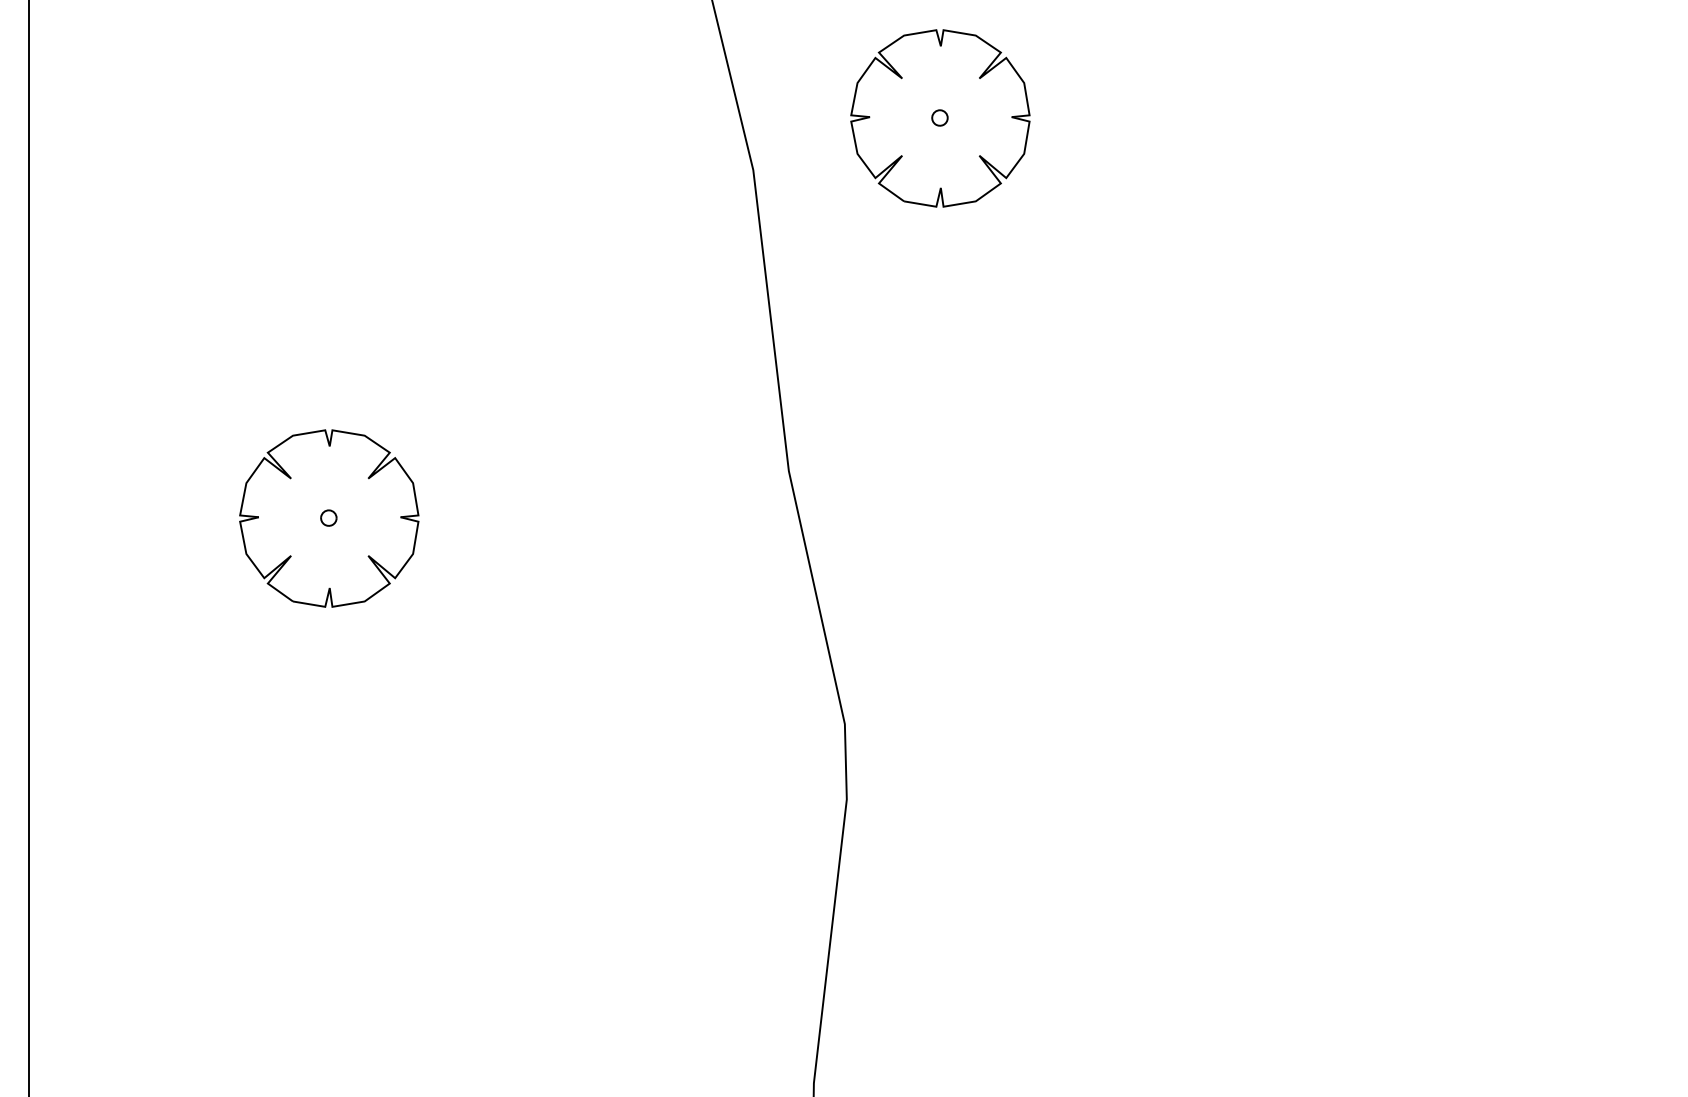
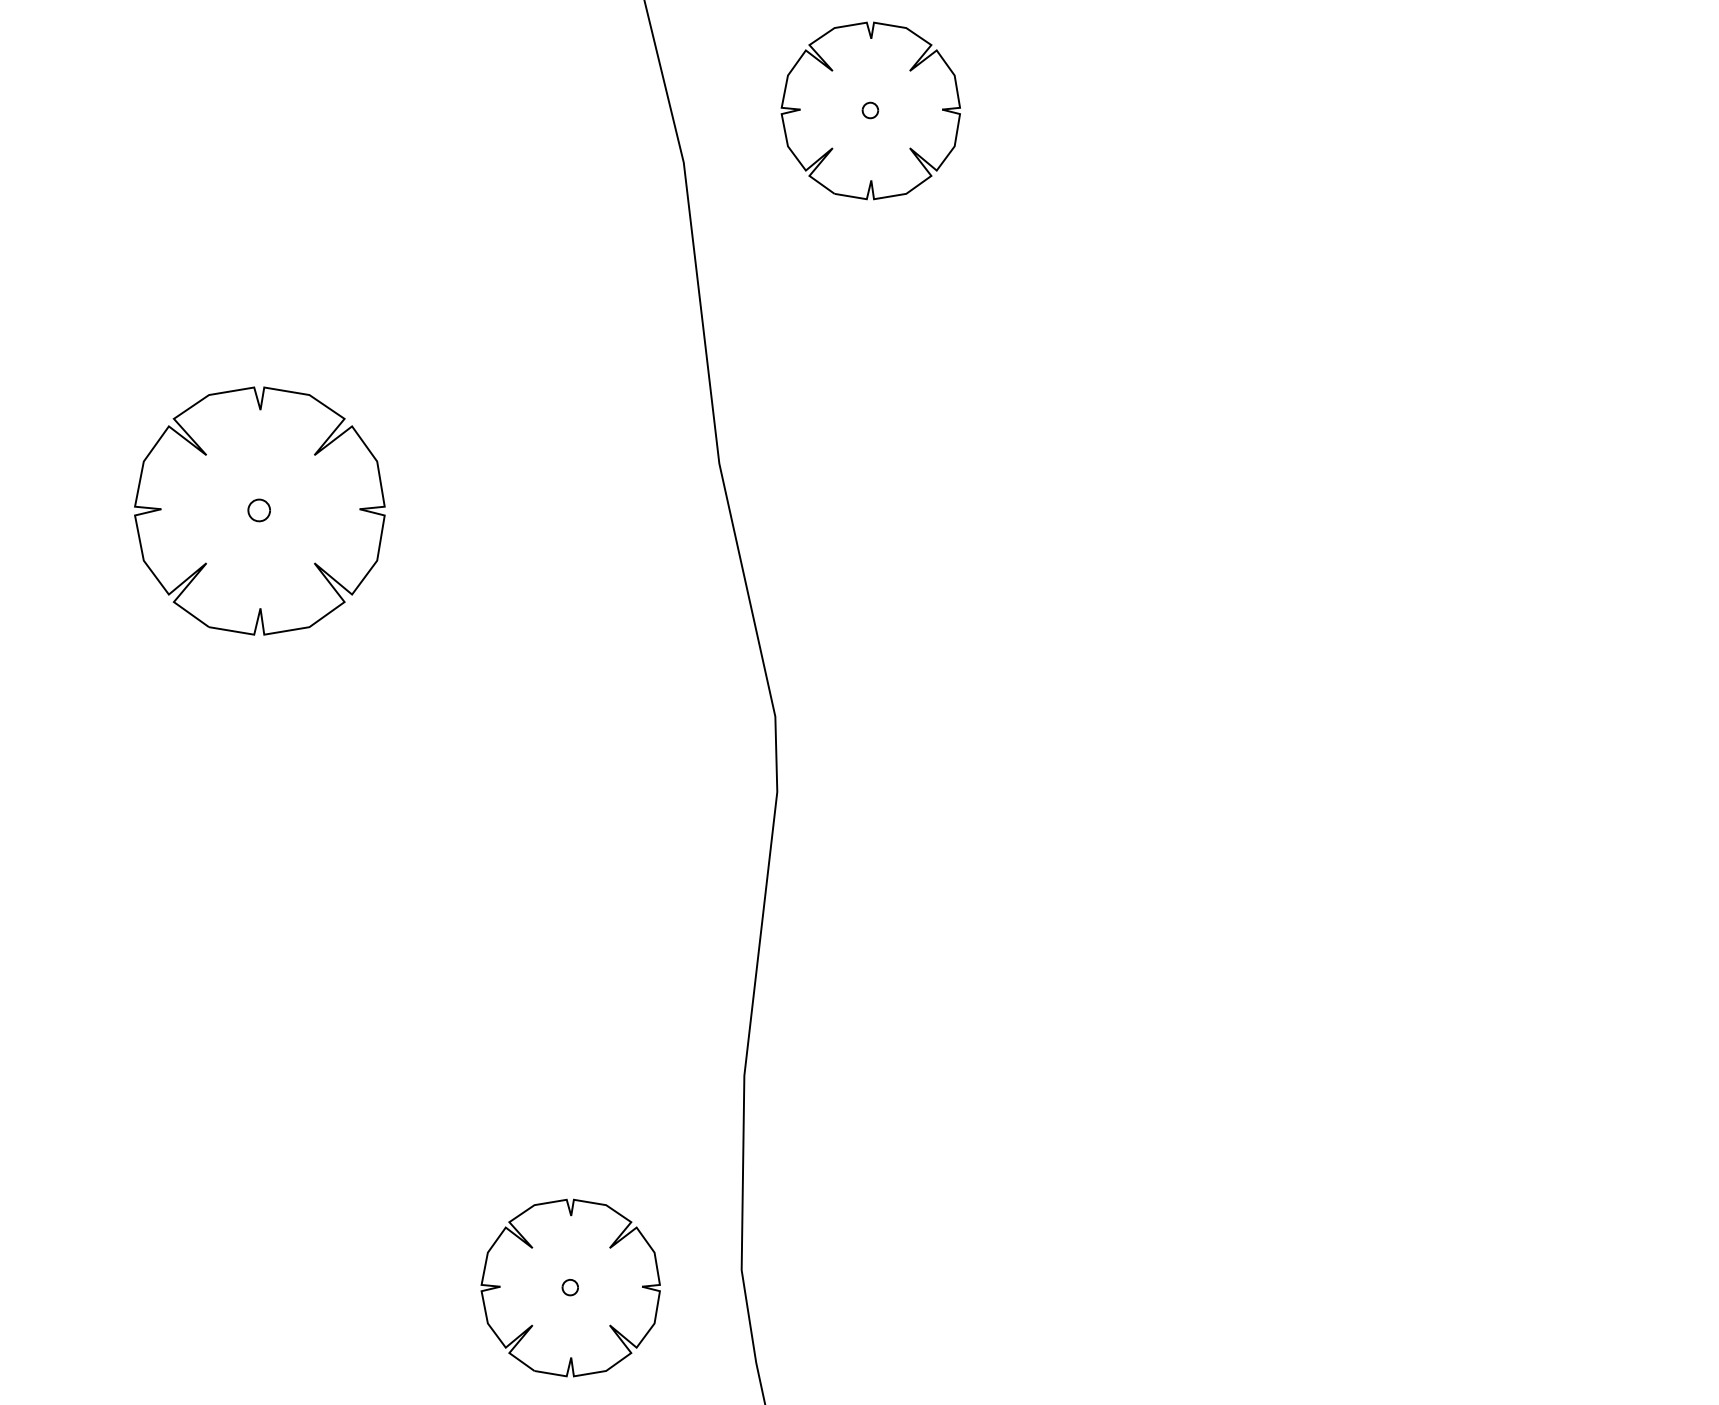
part: (329, 518) -> (259, 510), size x1.4

